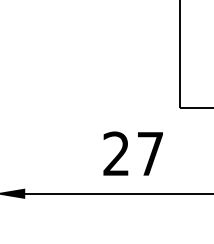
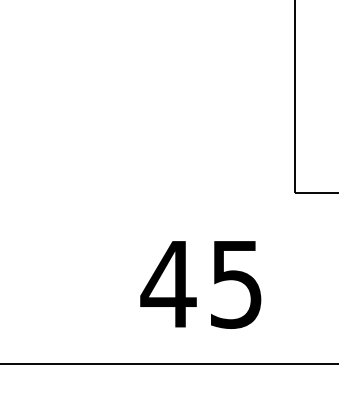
text: (132, 153) -> (200, 283), 27 -> 45

